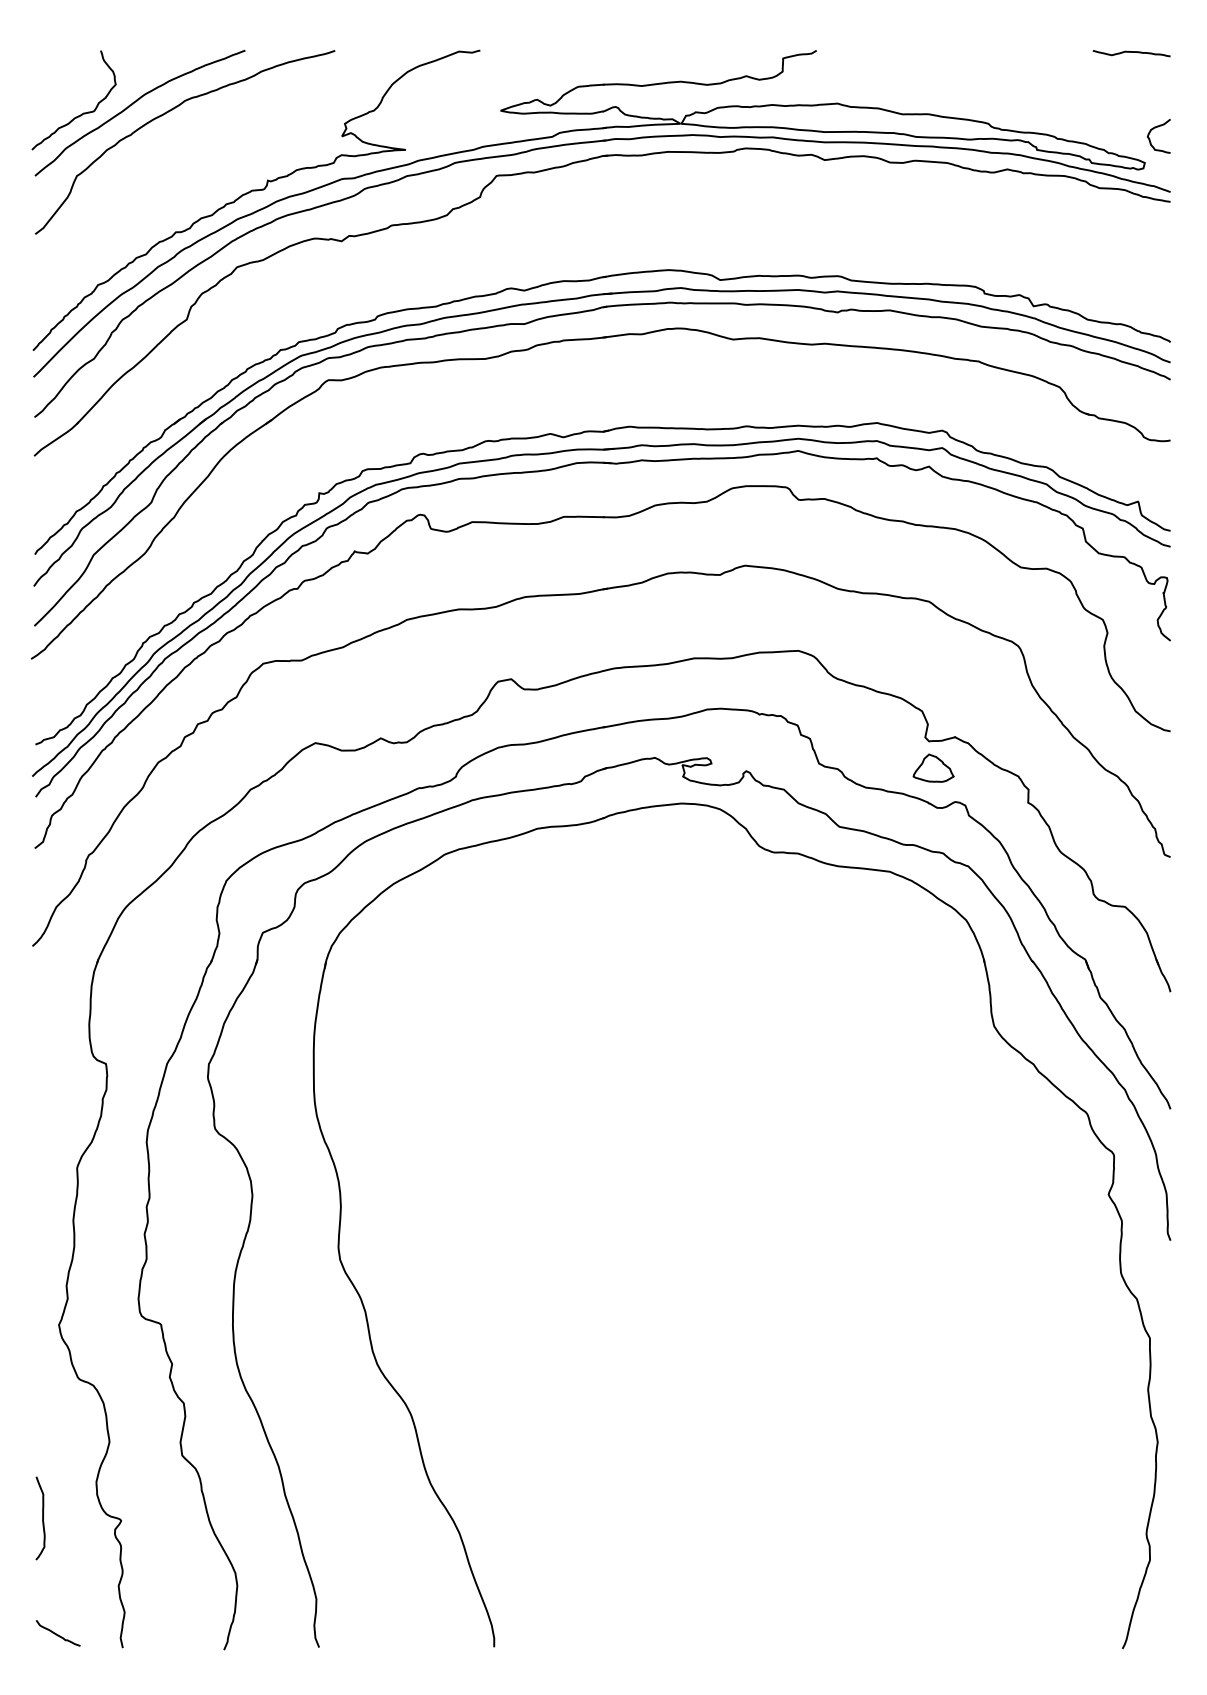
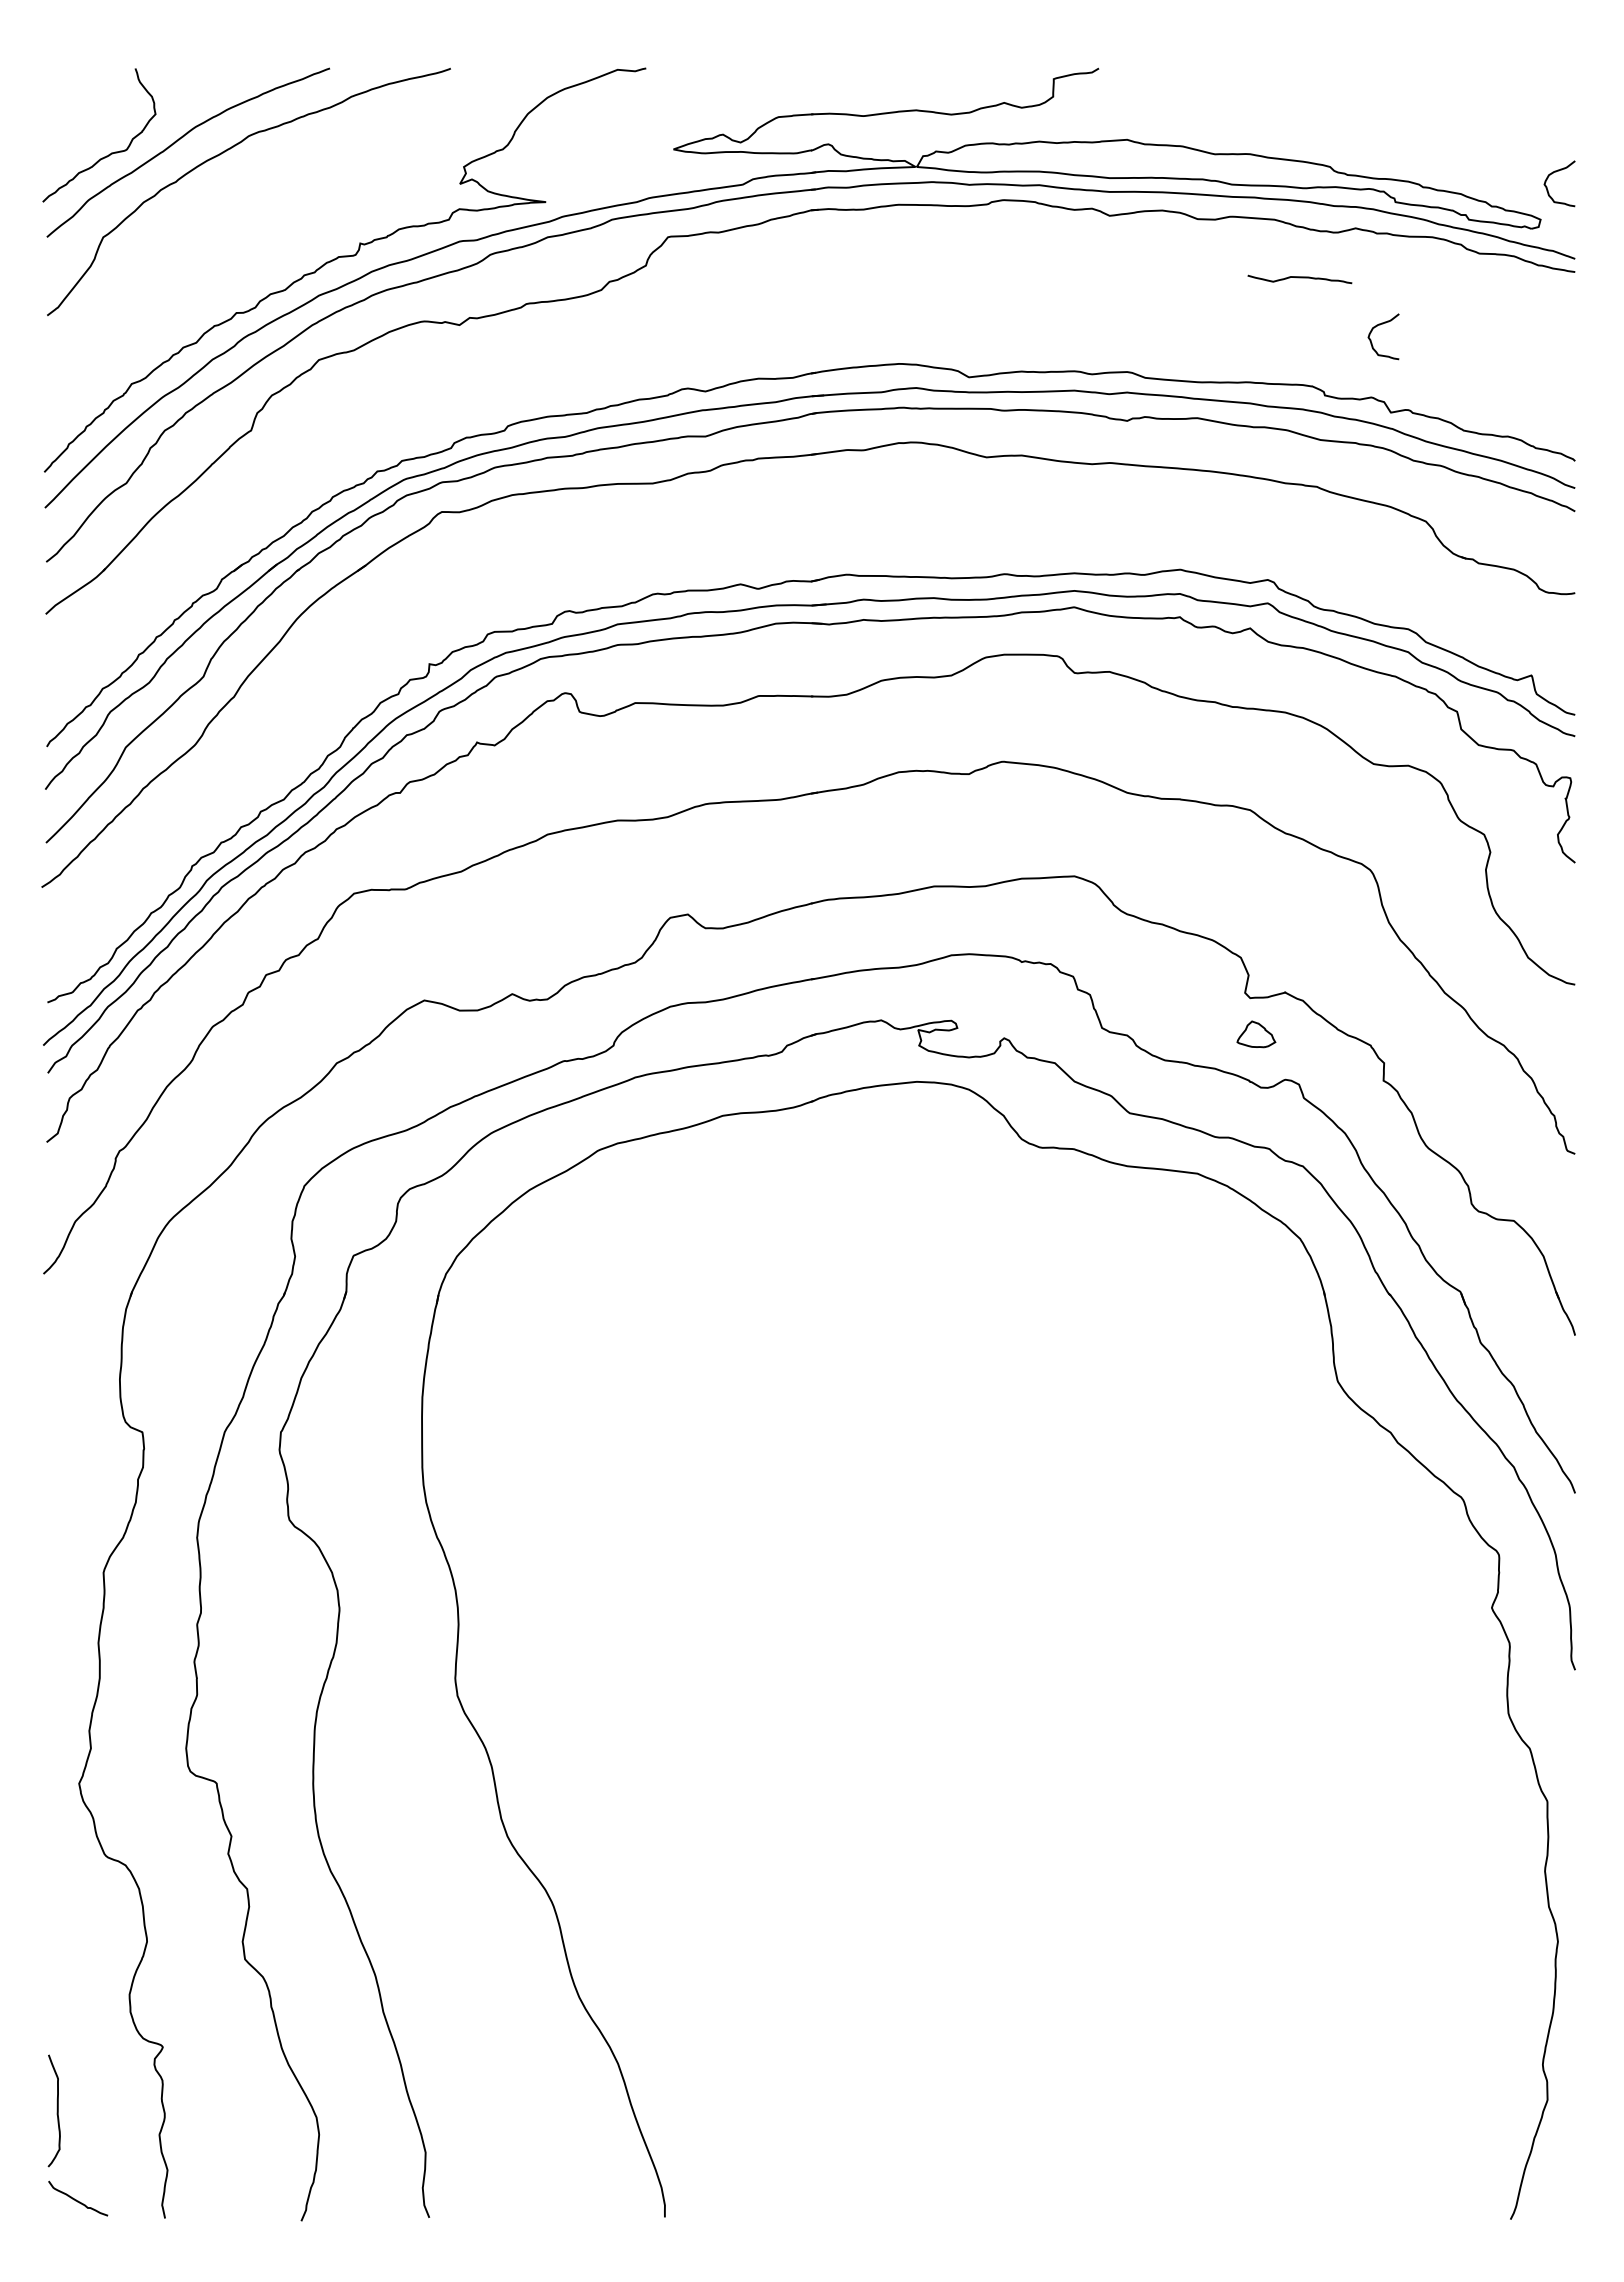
curve: (1131, 52) -> (1299, 278), moved
curve: (1025, 241) -> (1380, 325), added
part: (933, 768) -> (1256, 1034), size x0.7
curve: (42, 1518) -> (56, 2110), moved

